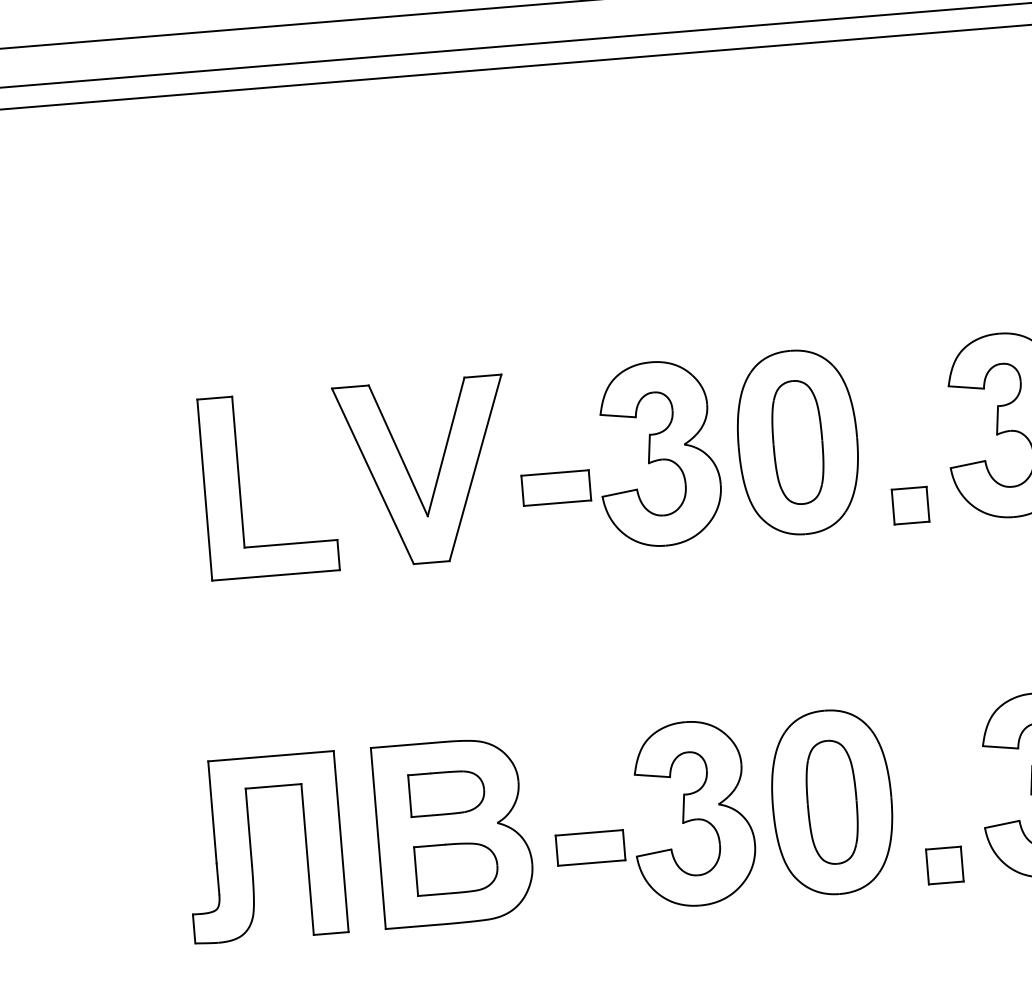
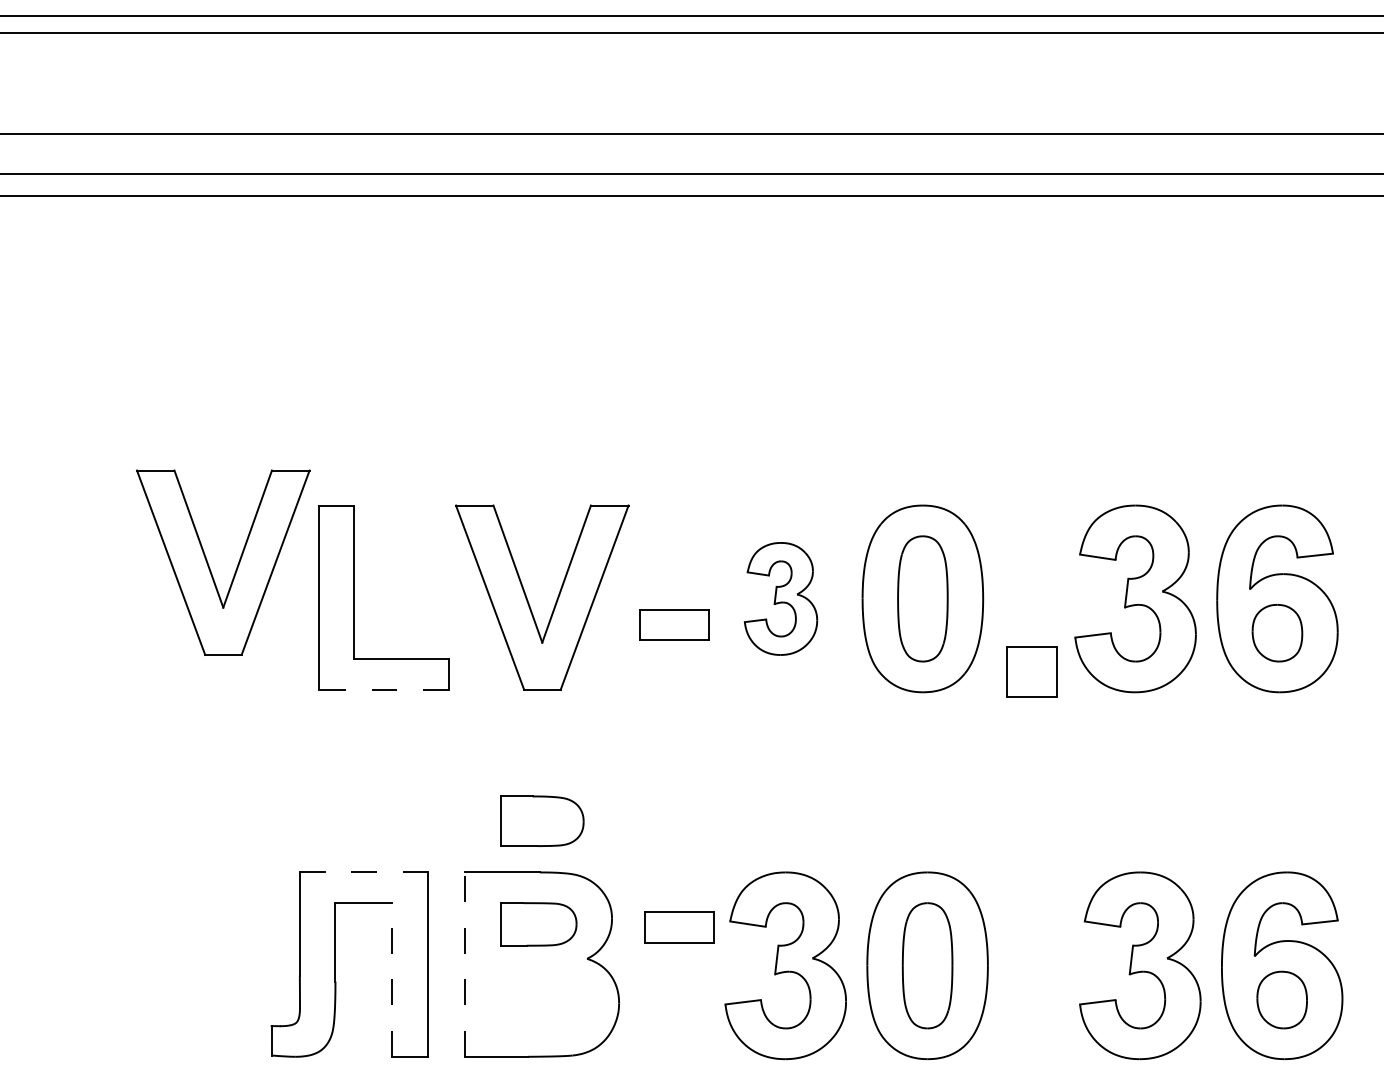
part: (658, 453) -> (780, 598), size x0.6
part: (120, 469) -> (235, 569), added
part: (910, 505) -> (1031, 671), size x1.4
line: (275, 575) -> (383, 689), solid -> dashed
line: (270, 756) -> (363, 872), solid -> dashed
line: (378, 838) -> (465, 964), solid -> dashed
part: (590, 847) -> (679, 927), moved
line: (307, 859) -> (392, 979), solid -> dashed
part: (944, 864) -> (1036, 1038), removed
part: (456, 867) -> (542, 820), moved

